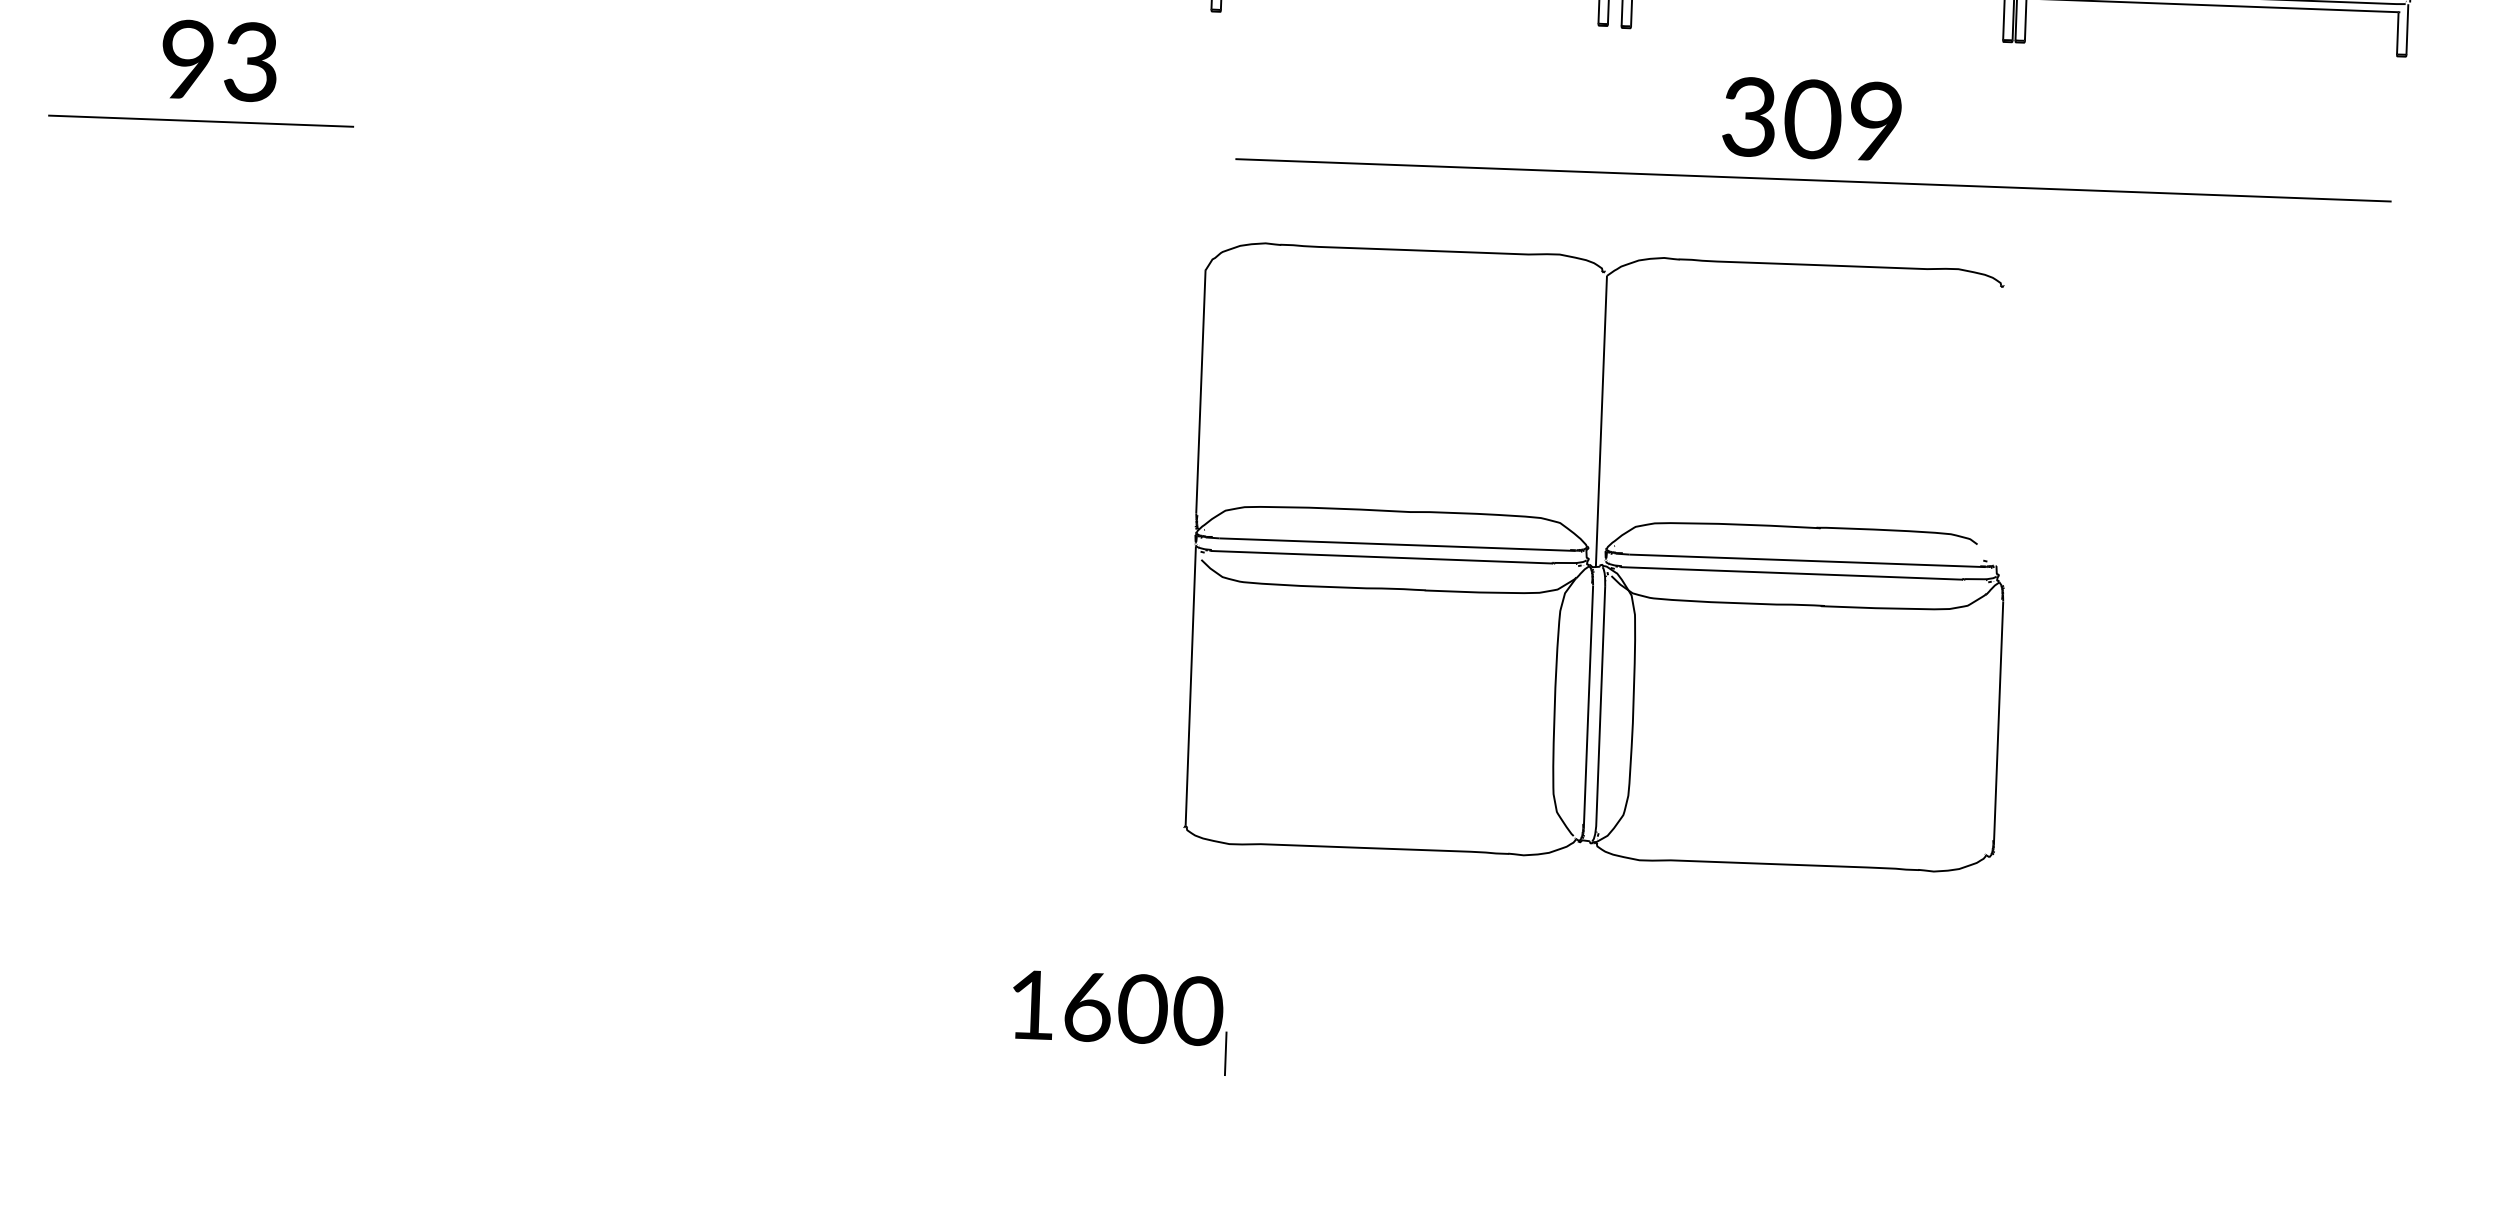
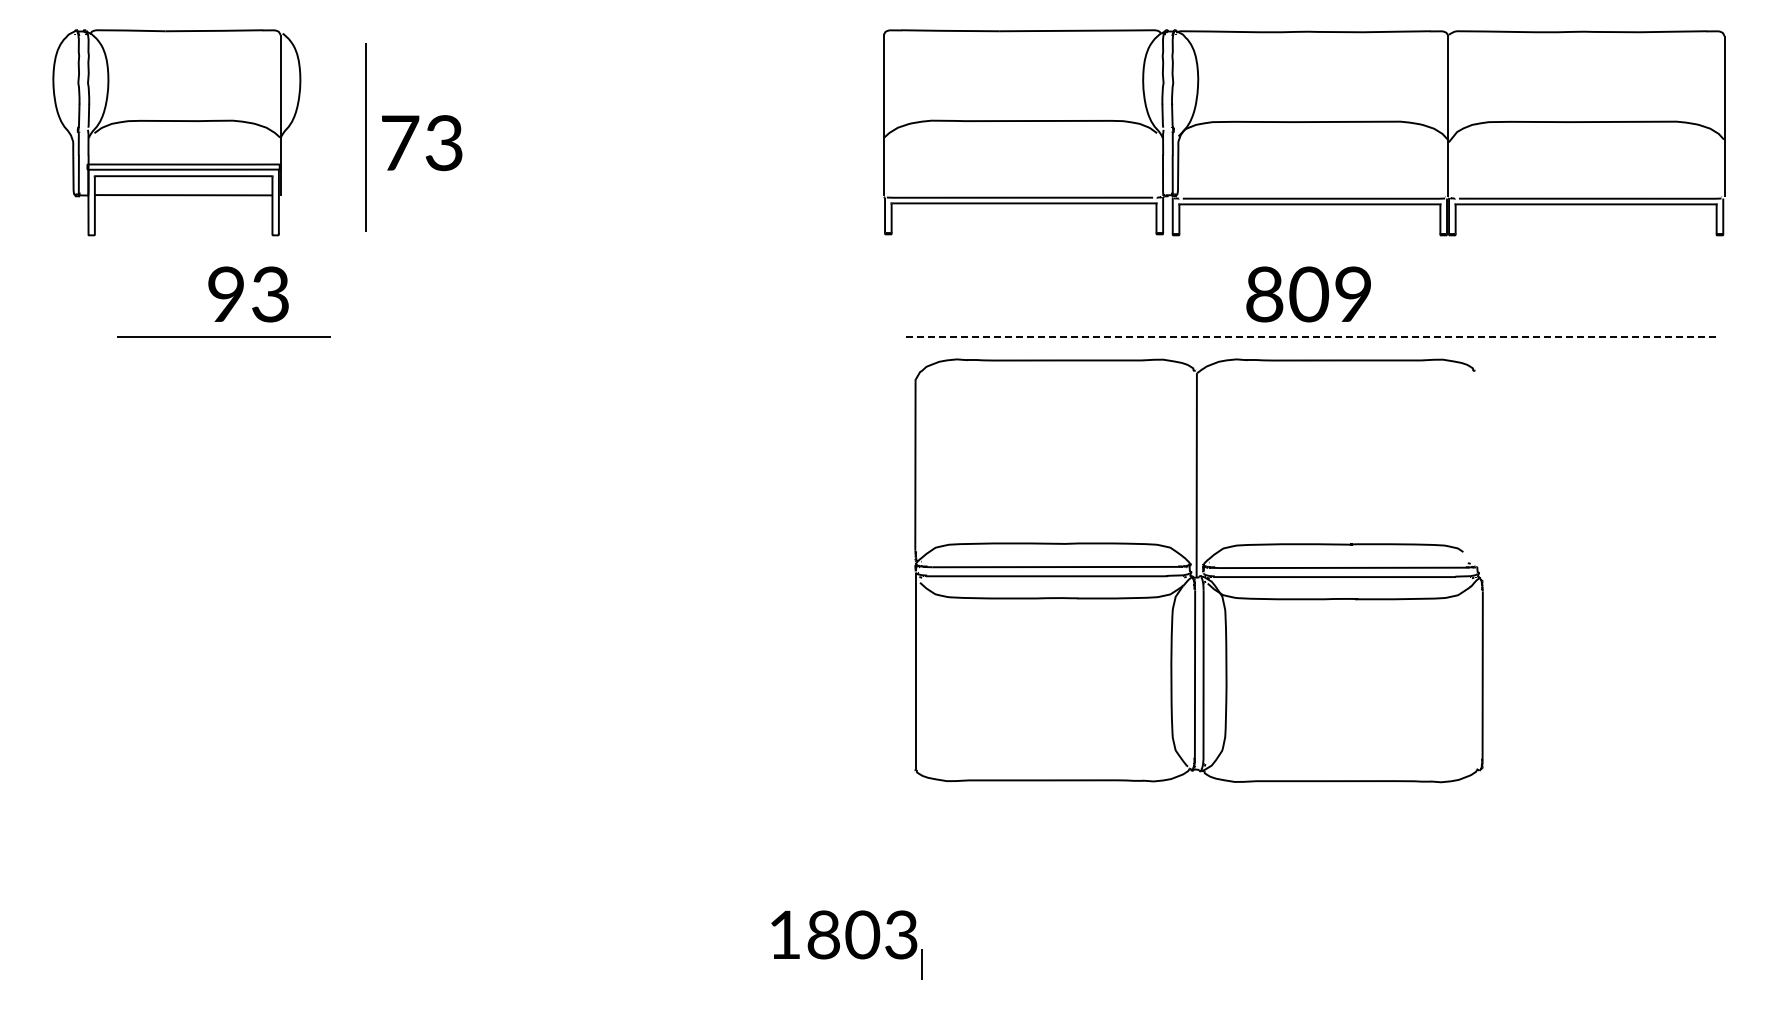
text: (219, 60) -> (248, 294), moved
text: (1749, 117) -> (1264, 294), 309 -> 809
line: (200, 120) -> (223, 336), moved
line: (1814, 180) -> (1311, 337), solid -> dashed
part: (1598, 556) -> (1198, 570), moved
text: (1142, 1008) -> (862, 934), 1600 -> 1803

